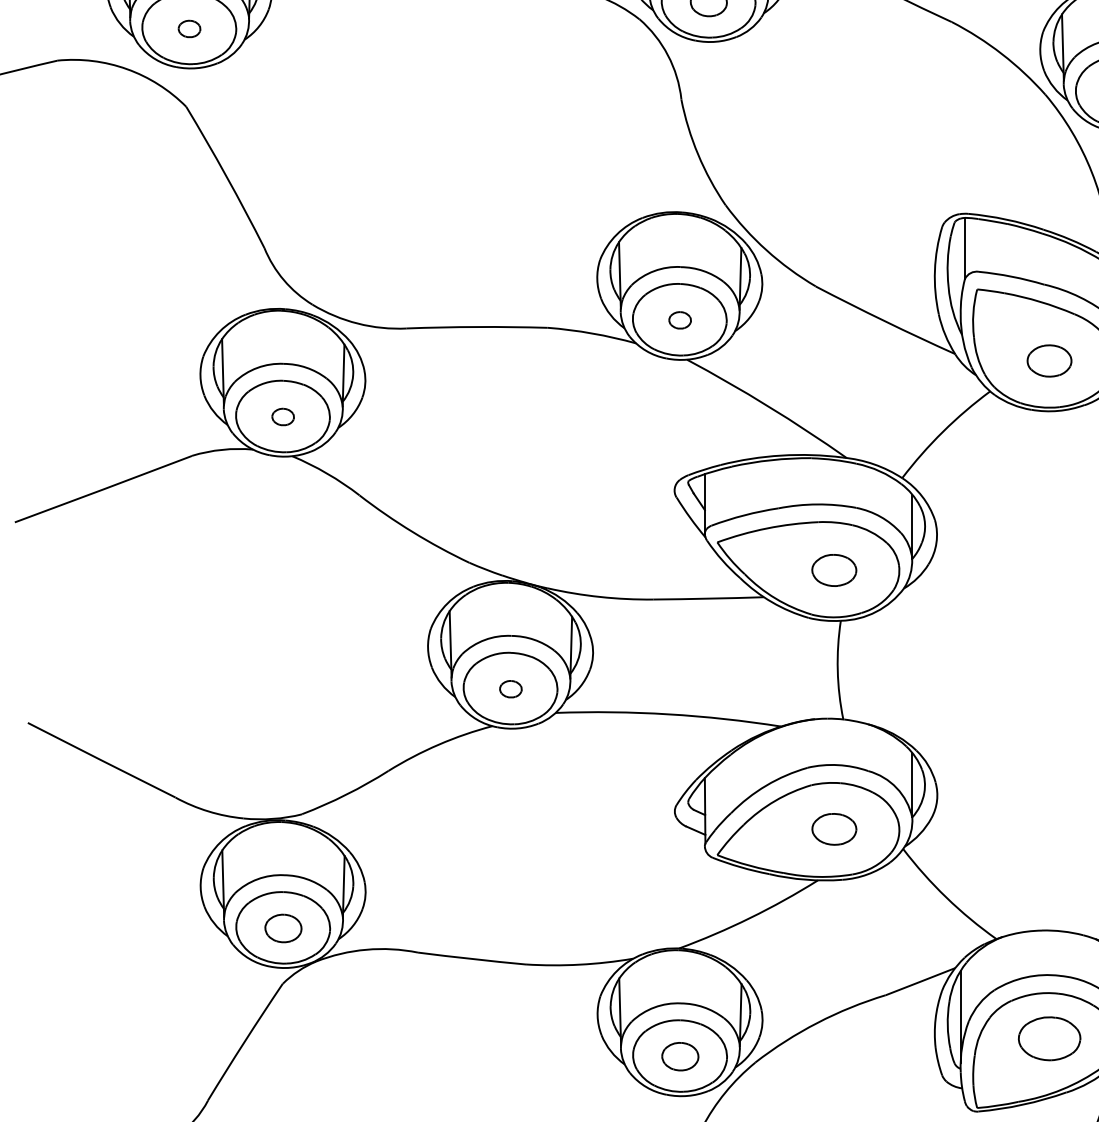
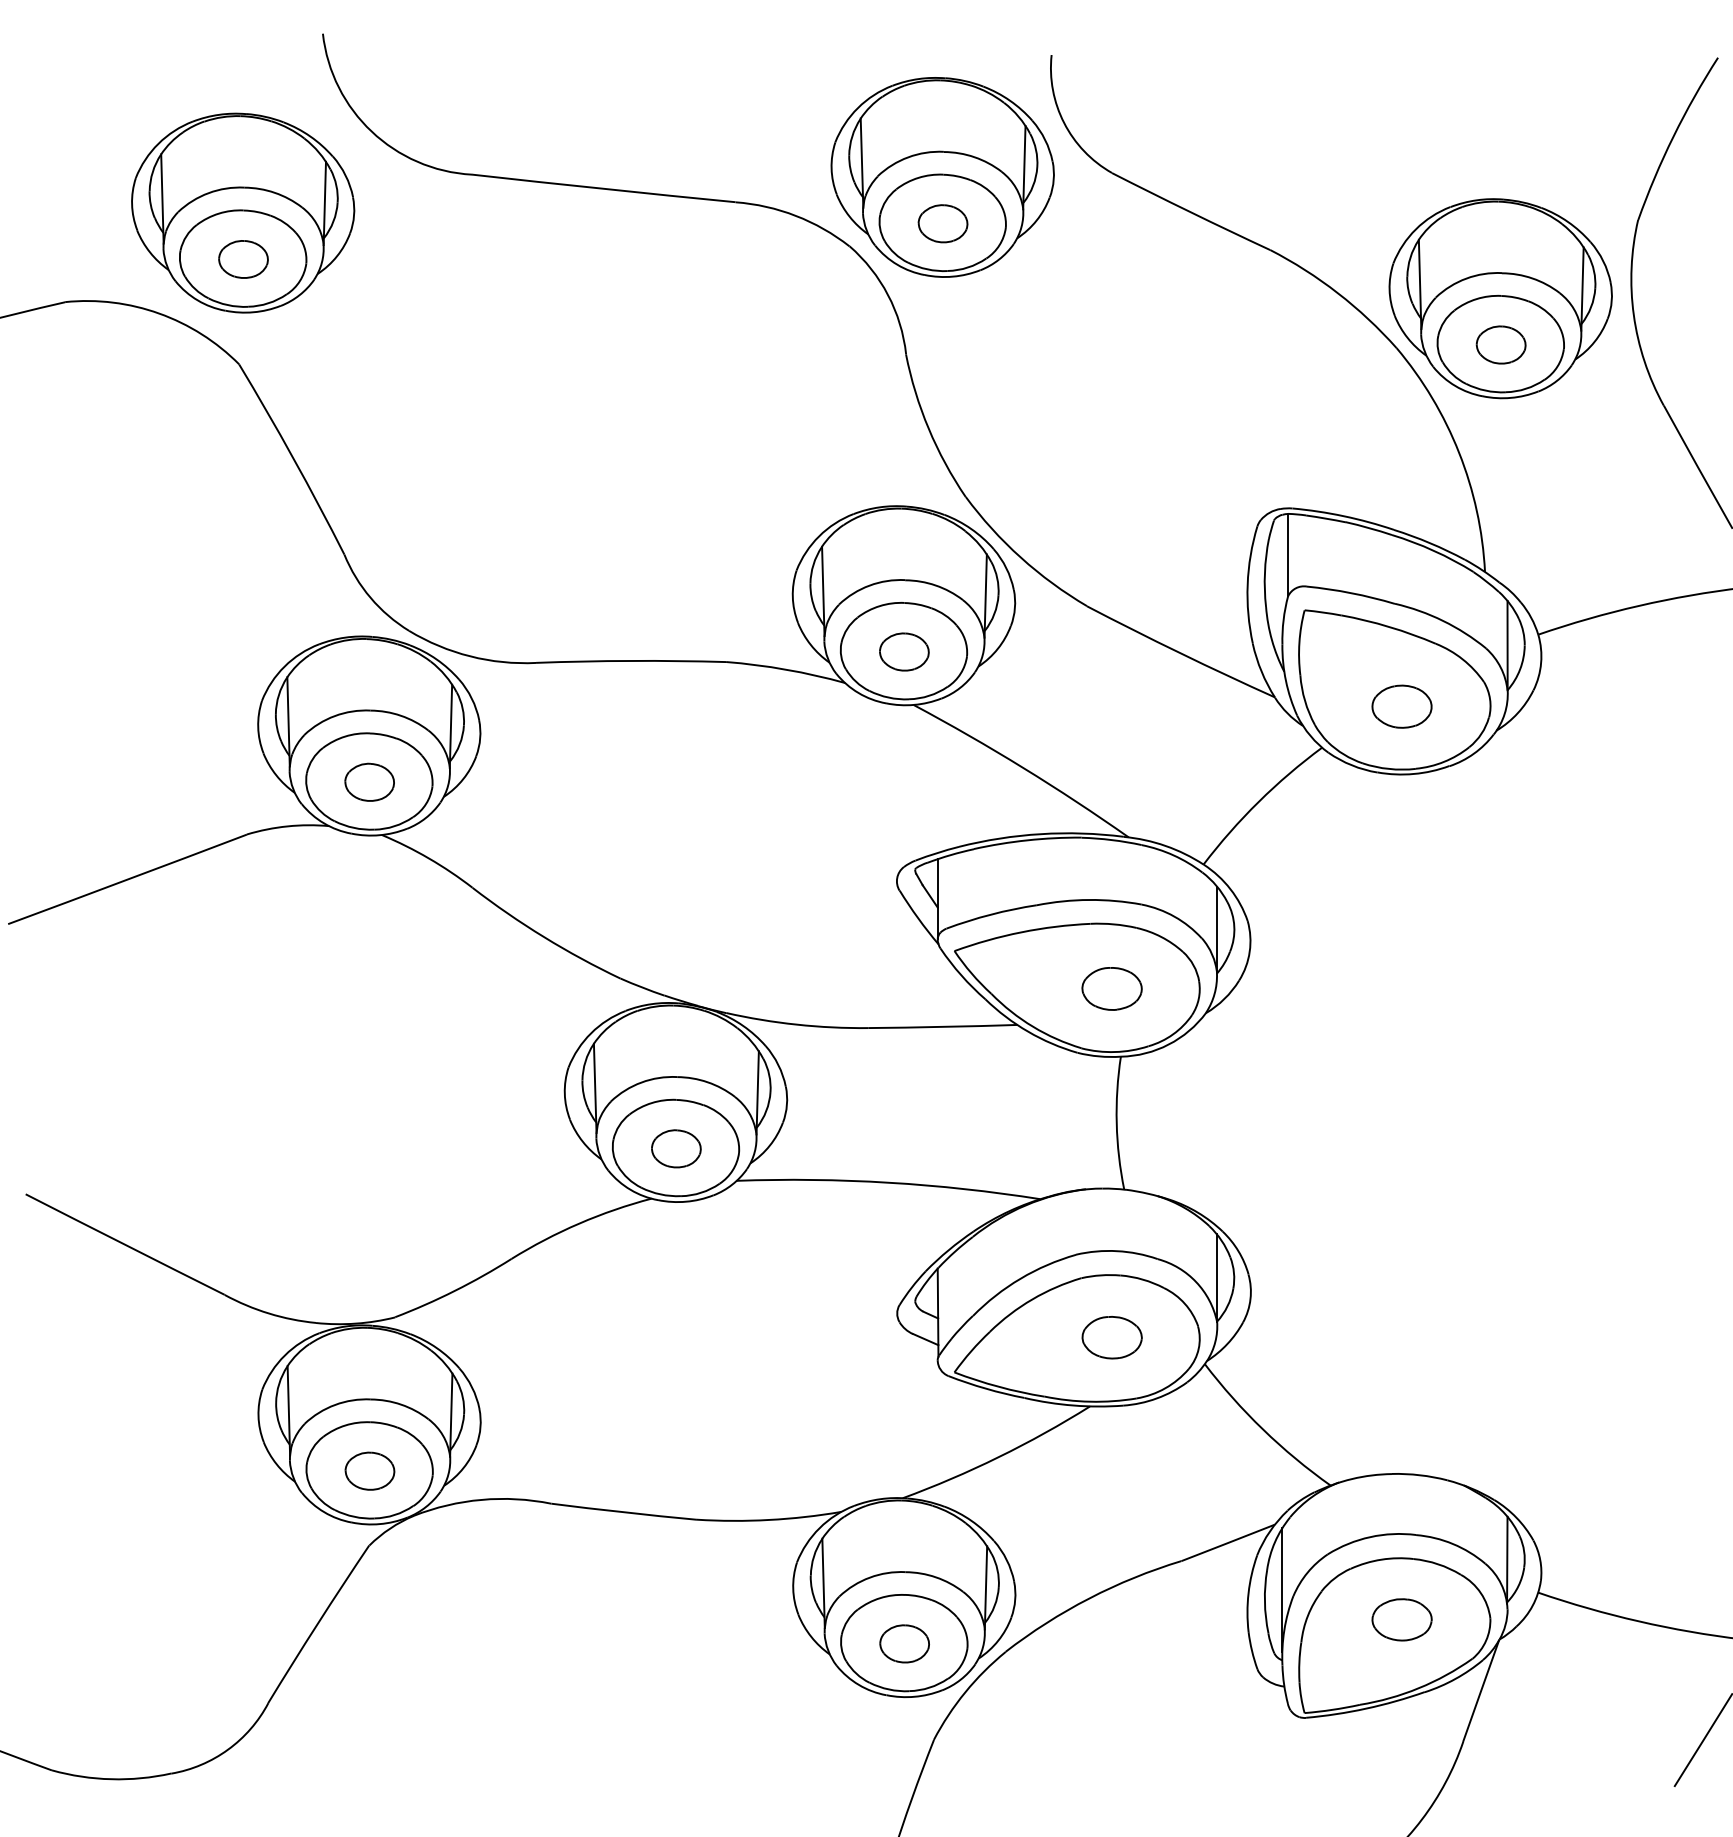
part: (189, 29) -> (243, 259), size x1.67
part: (680, 320) -> (904, 651), size x1.67
part: (283, 416) -> (369, 781), size x1.67
part: (510, 688) -> (676, 1148), size x1.67
part: (1049, 1038) -> (1401, 1619), size x0.71

